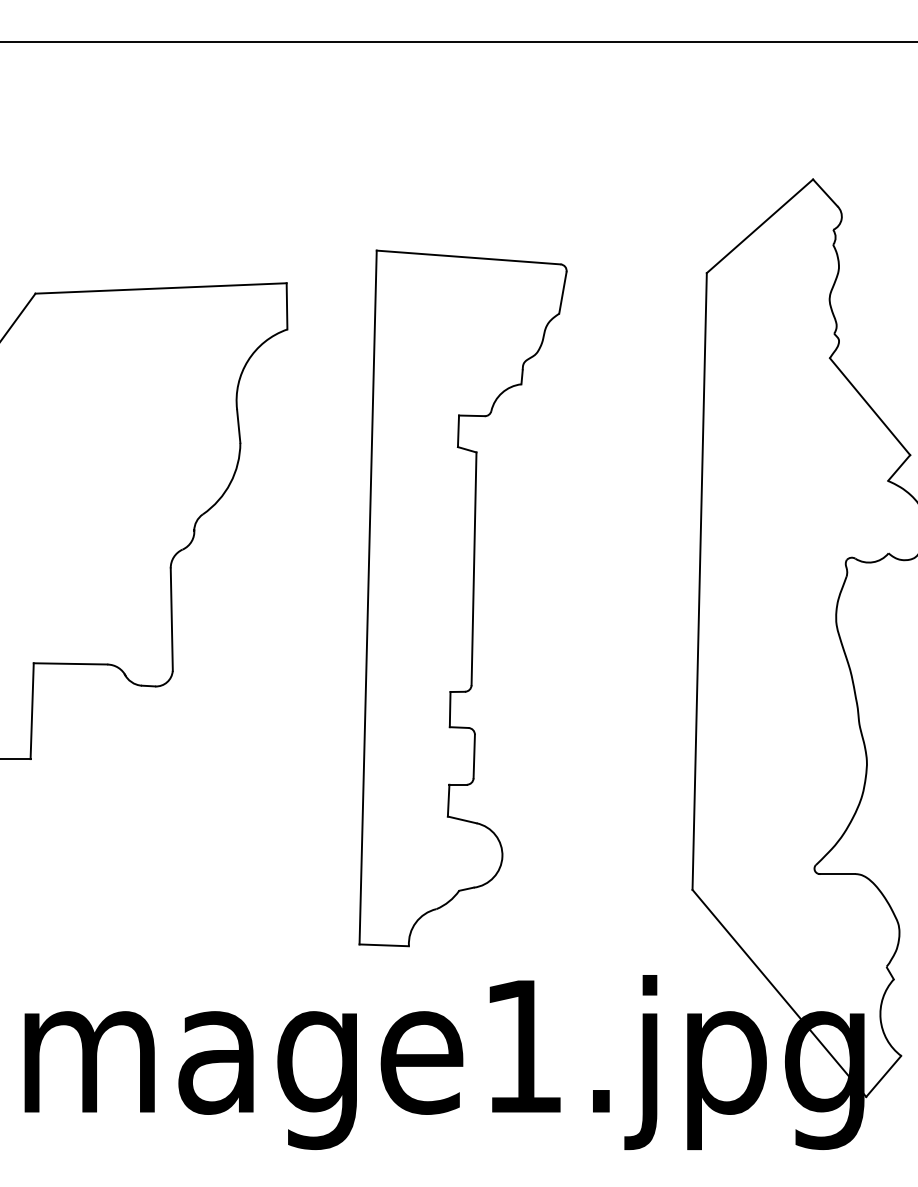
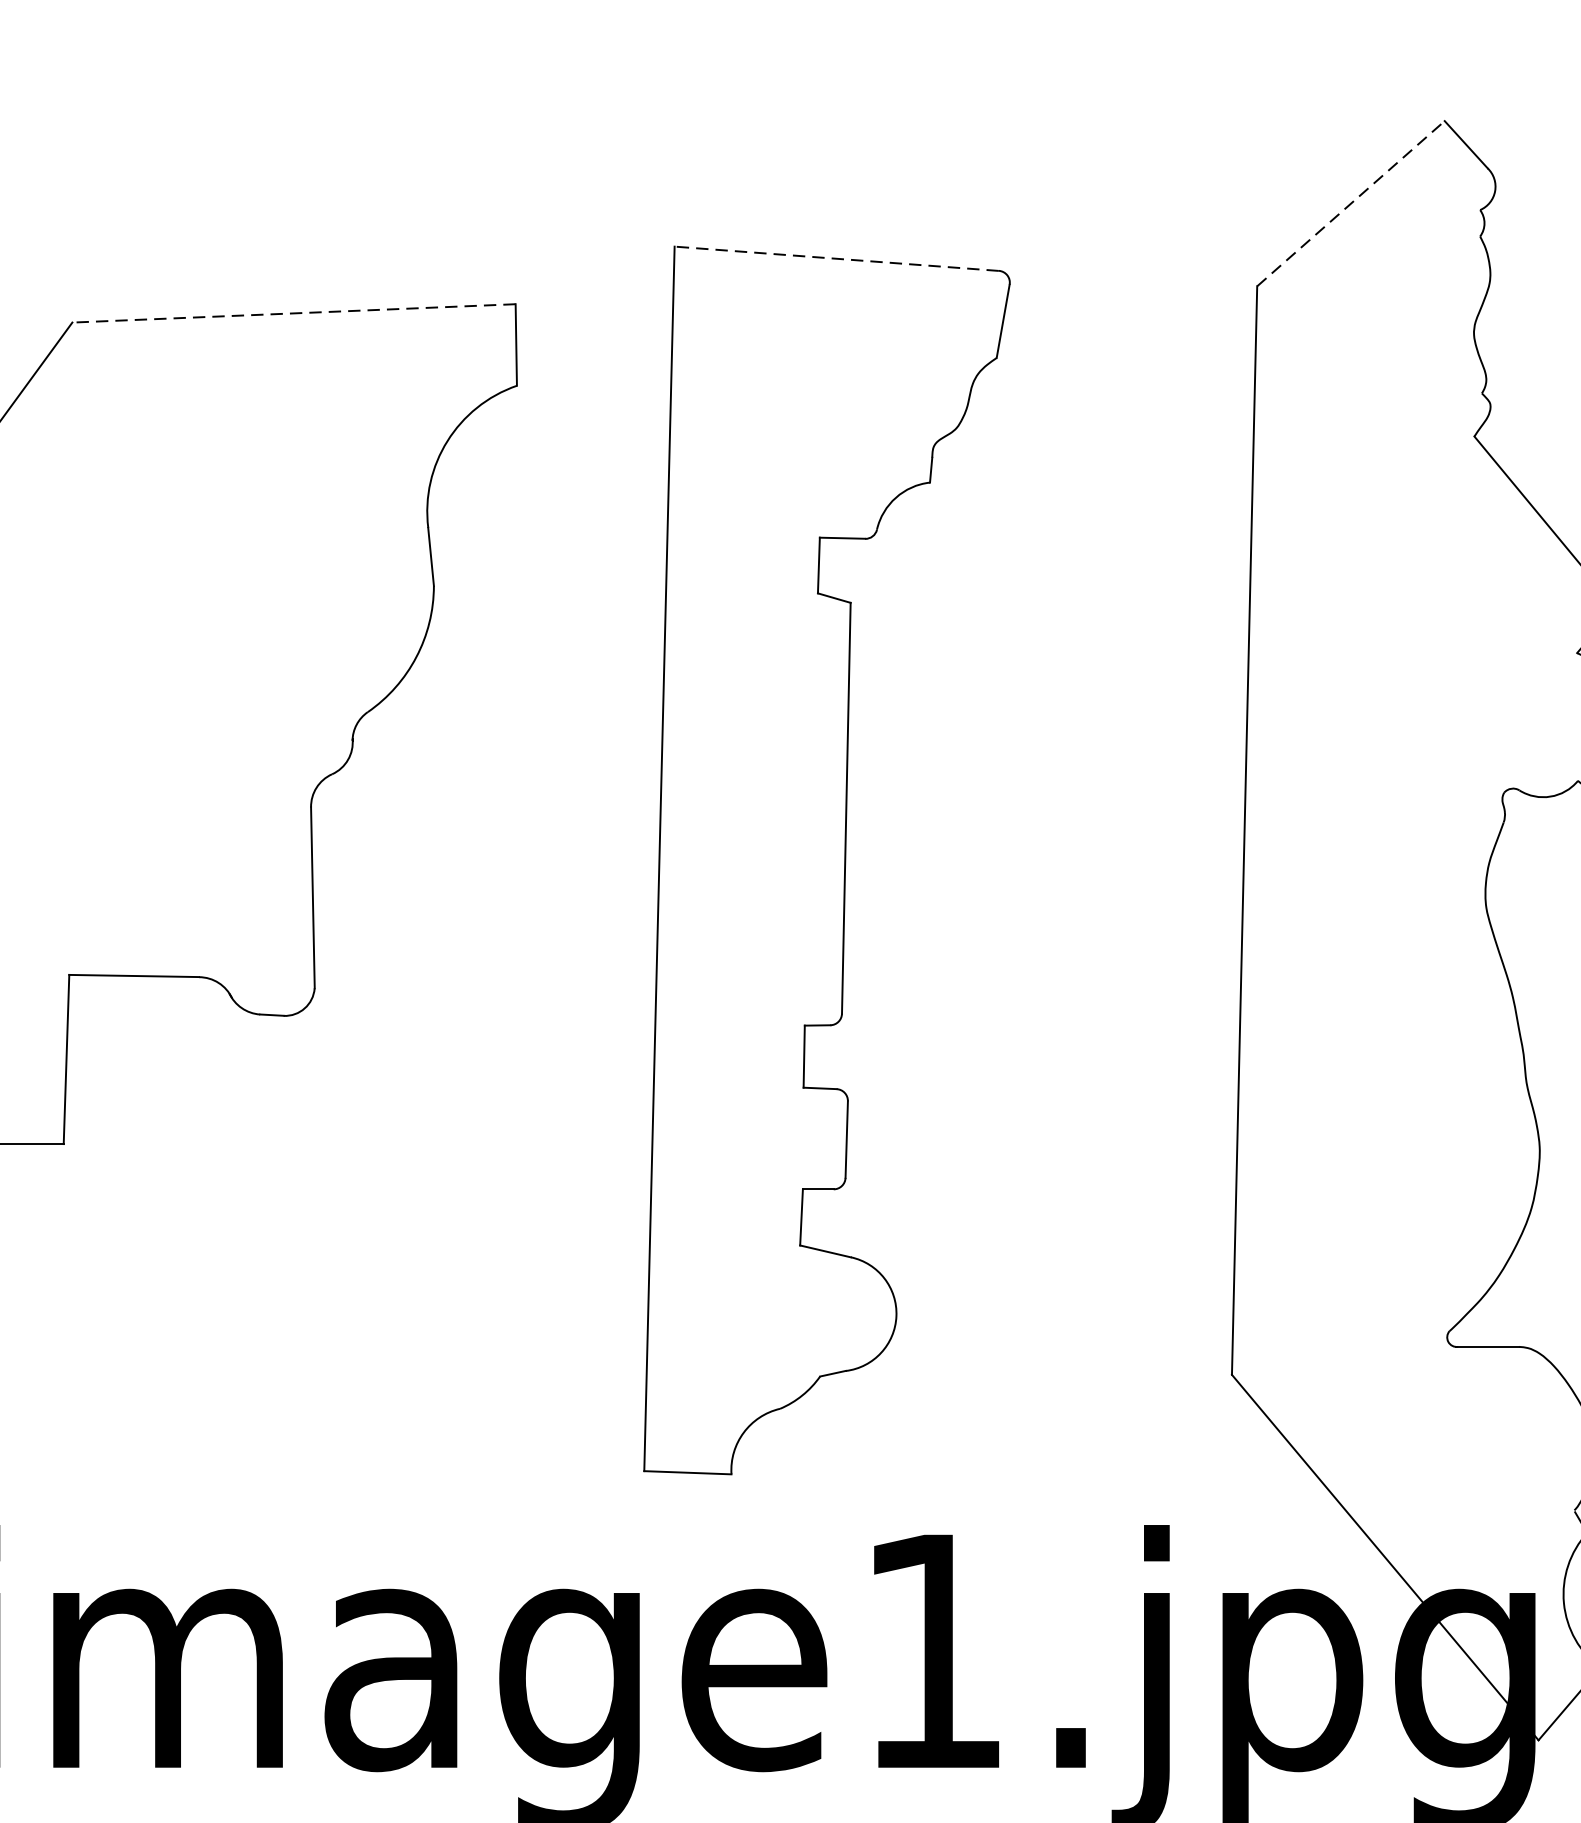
line: (759, 226) -> (1350, 204), solid -> dashed
line: (468, 257) -> (836, 258), solid -> dashed
line: (161, 288) -> (294, 313), solid -> dashed

